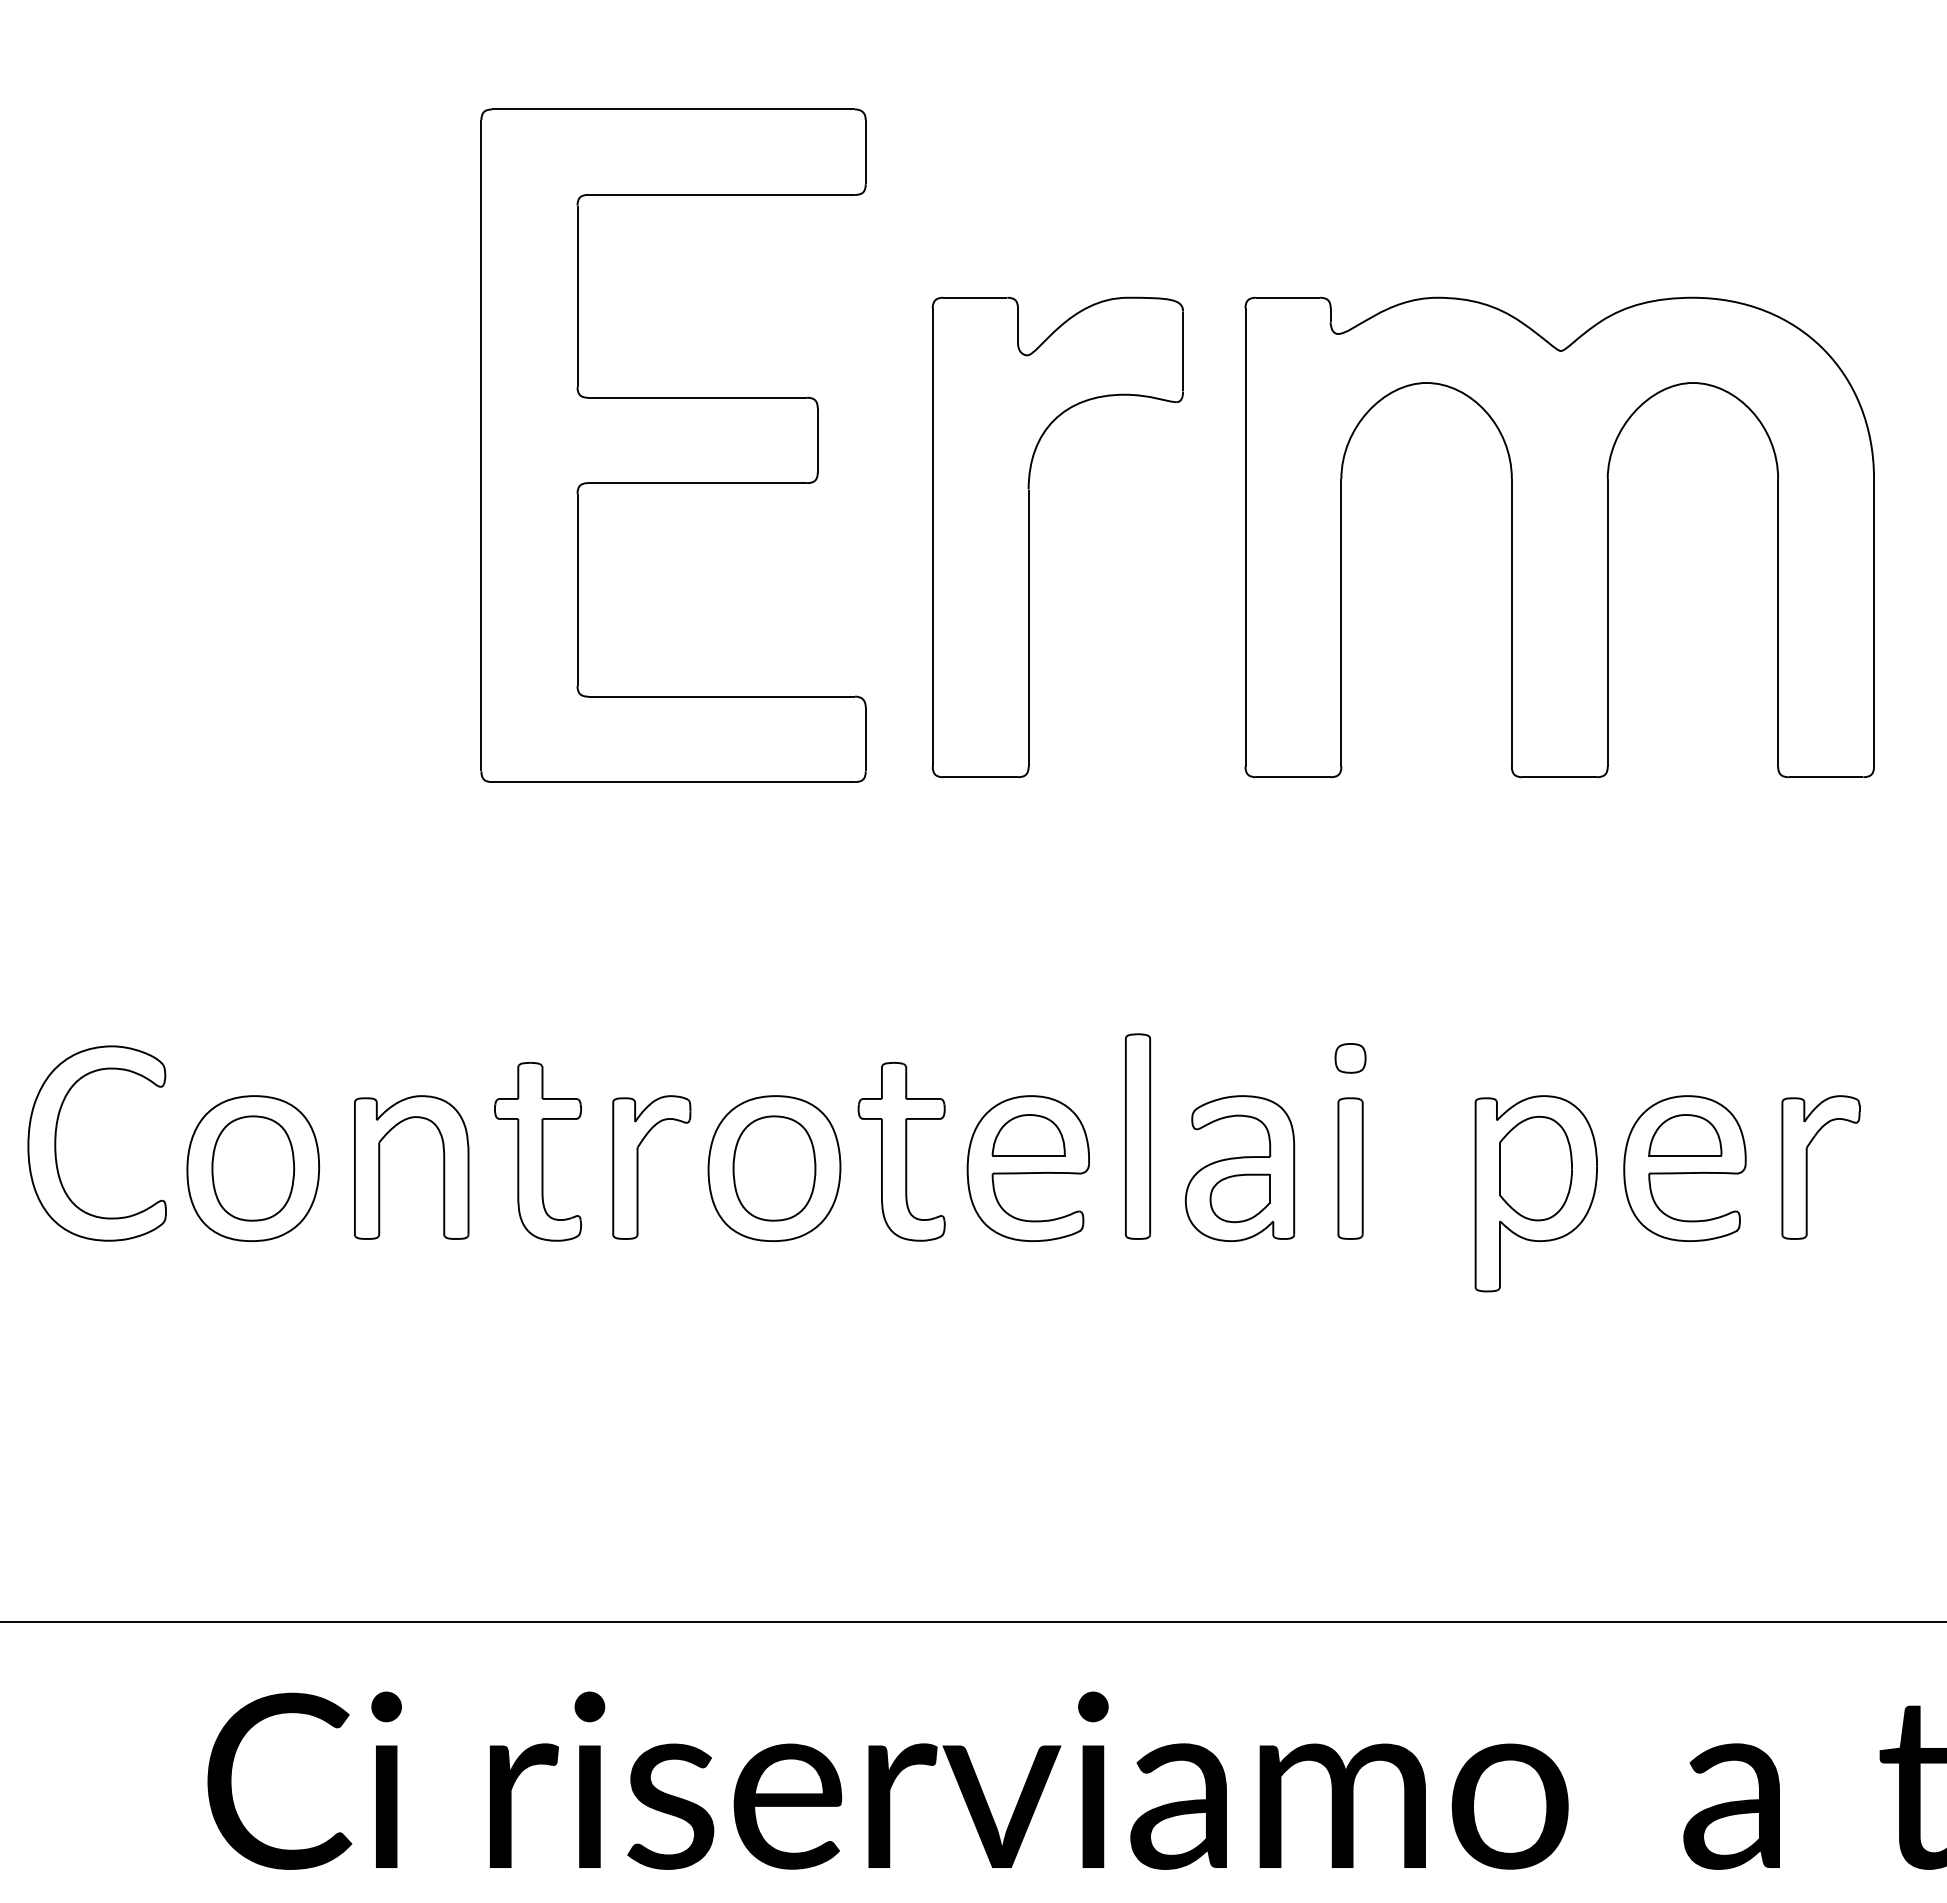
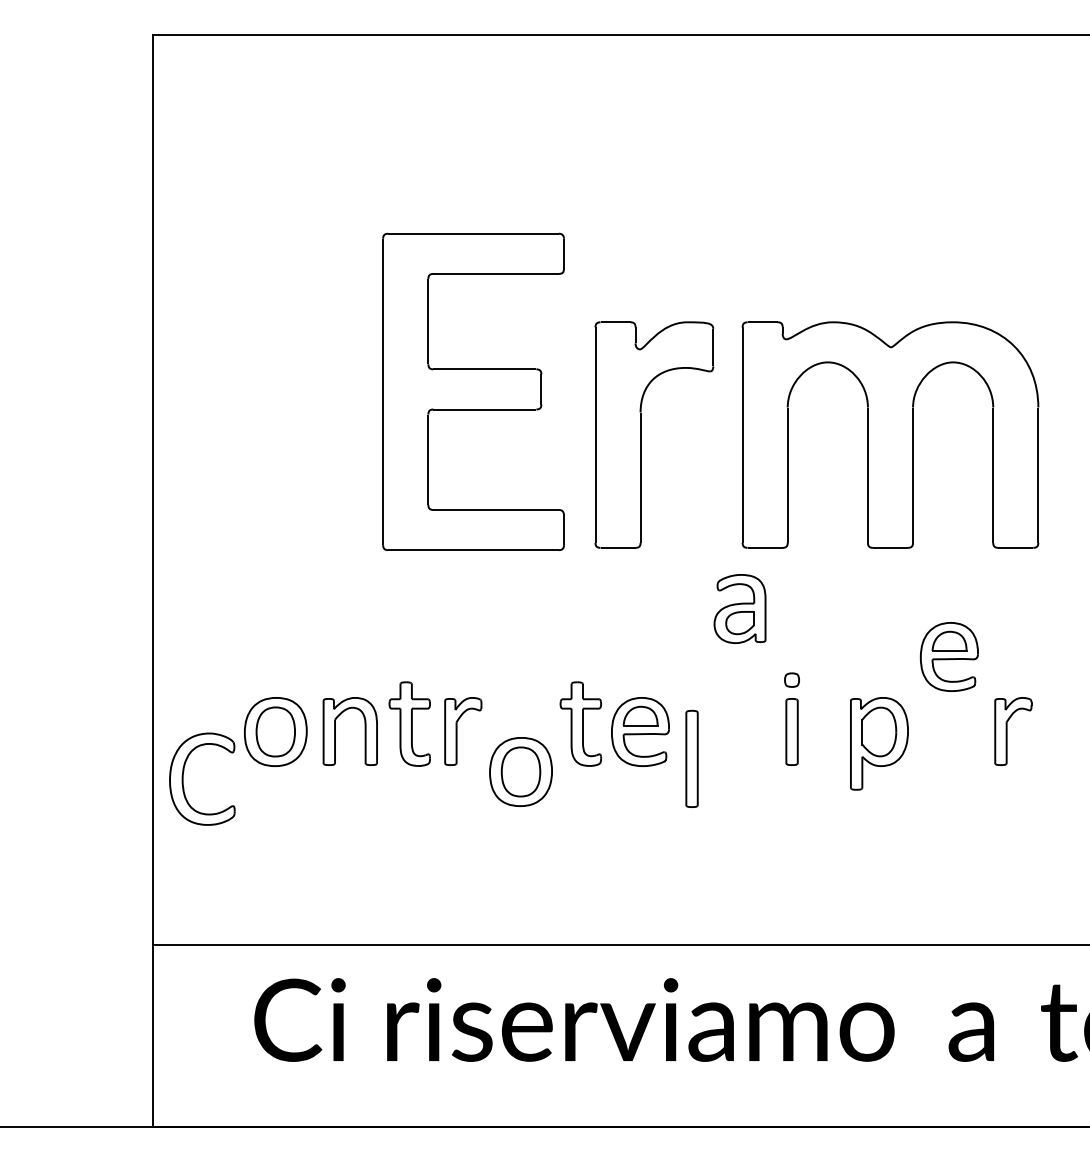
part: (1136, 1135) -> (691, 758), moved
part: (57, 1142) -> (183, 778), moved
part: (773, 1167) -> (520, 771), moved
part: (1238, 1167) -> (739, 608), moved
part: (1683, 1167) -> (948, 656), moved

